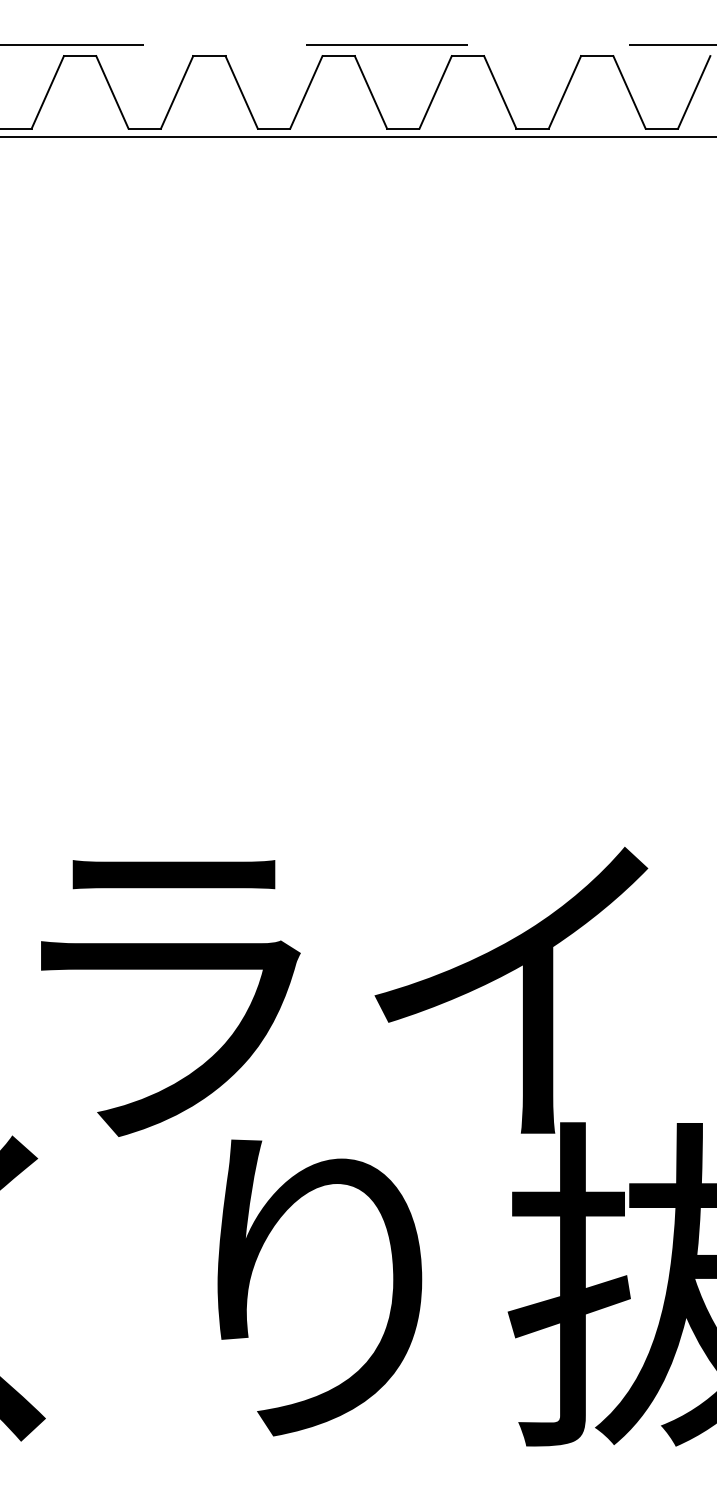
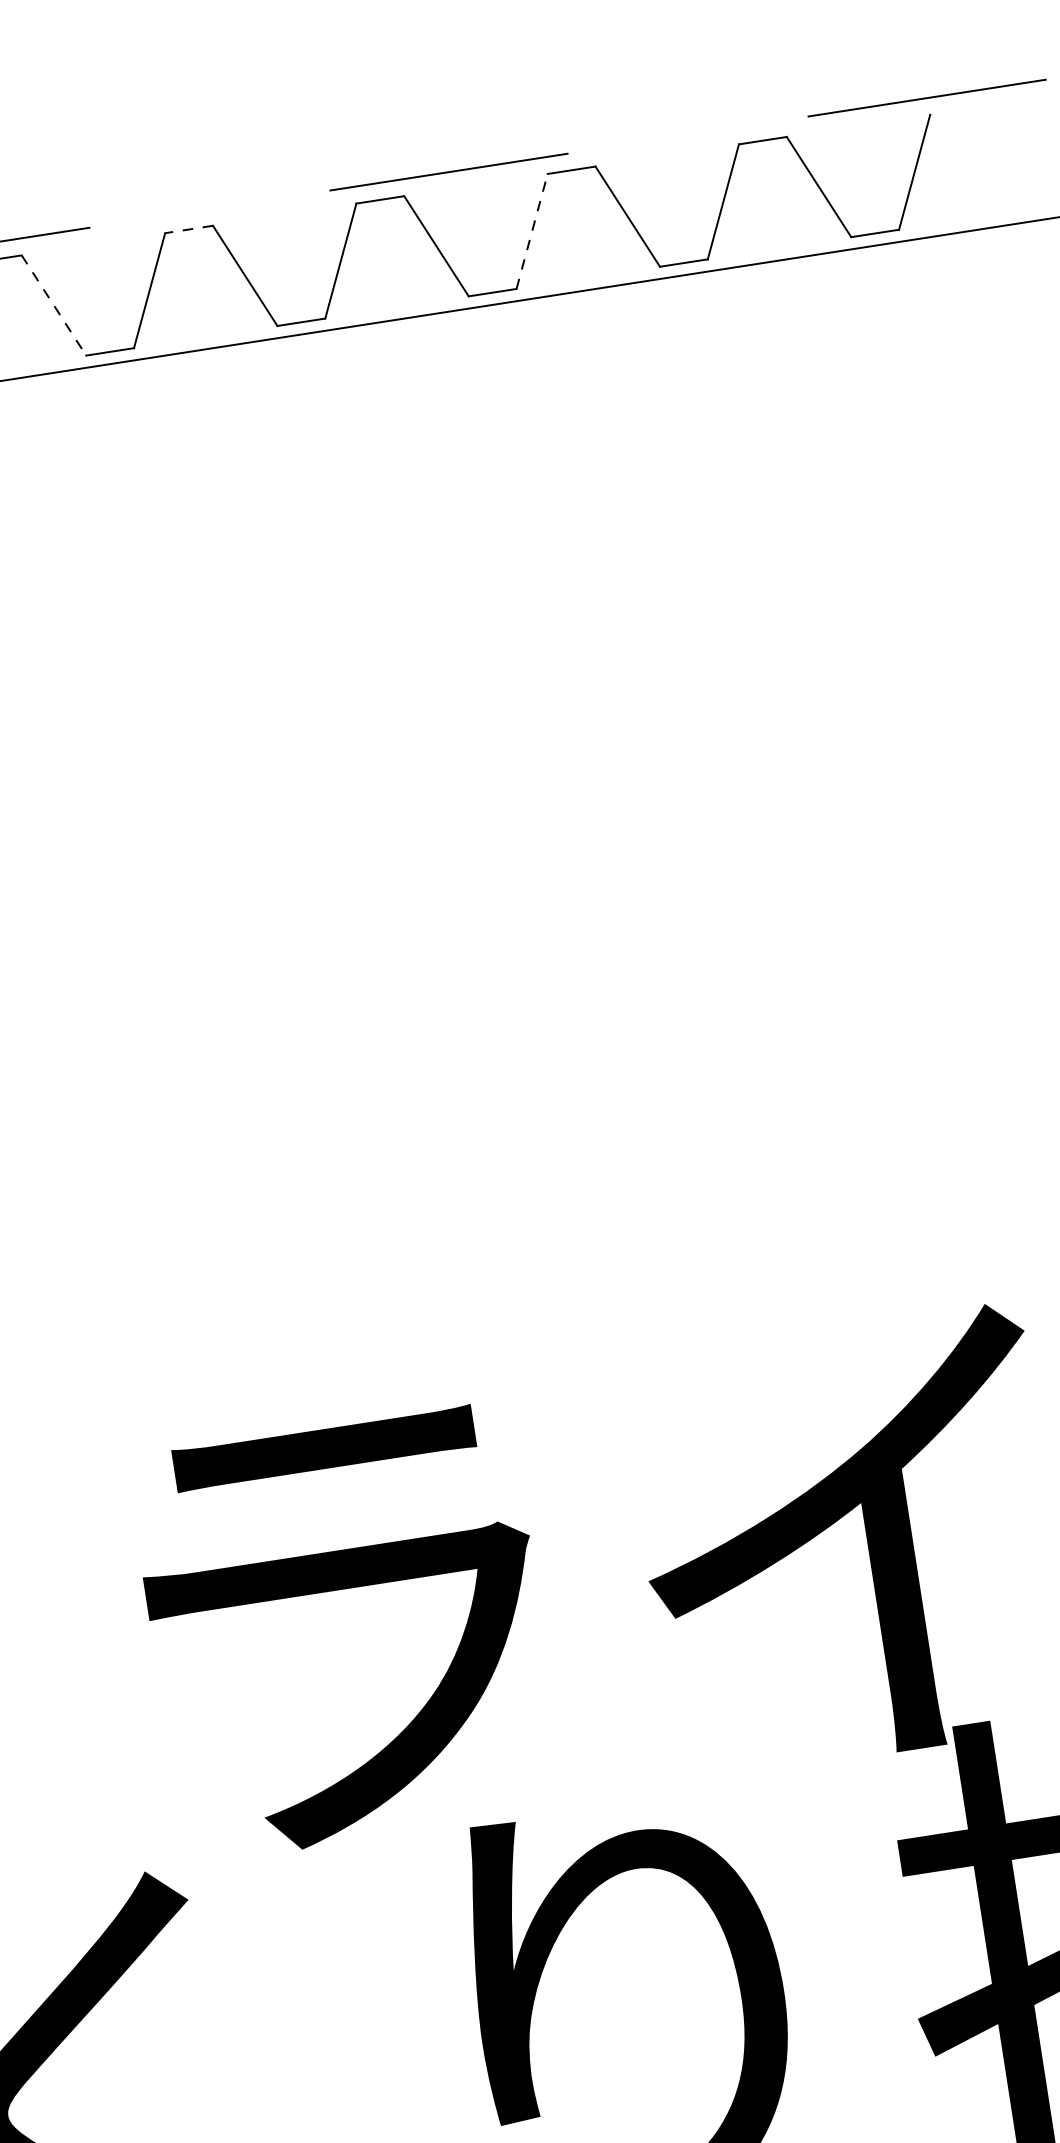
line: (208, 56) -> (187, 230), solid -> dashed
line: (112, 92) -> (54, 305), solid -> dashed
line: (435, 92) -> (531, 231), solid -> dashed

